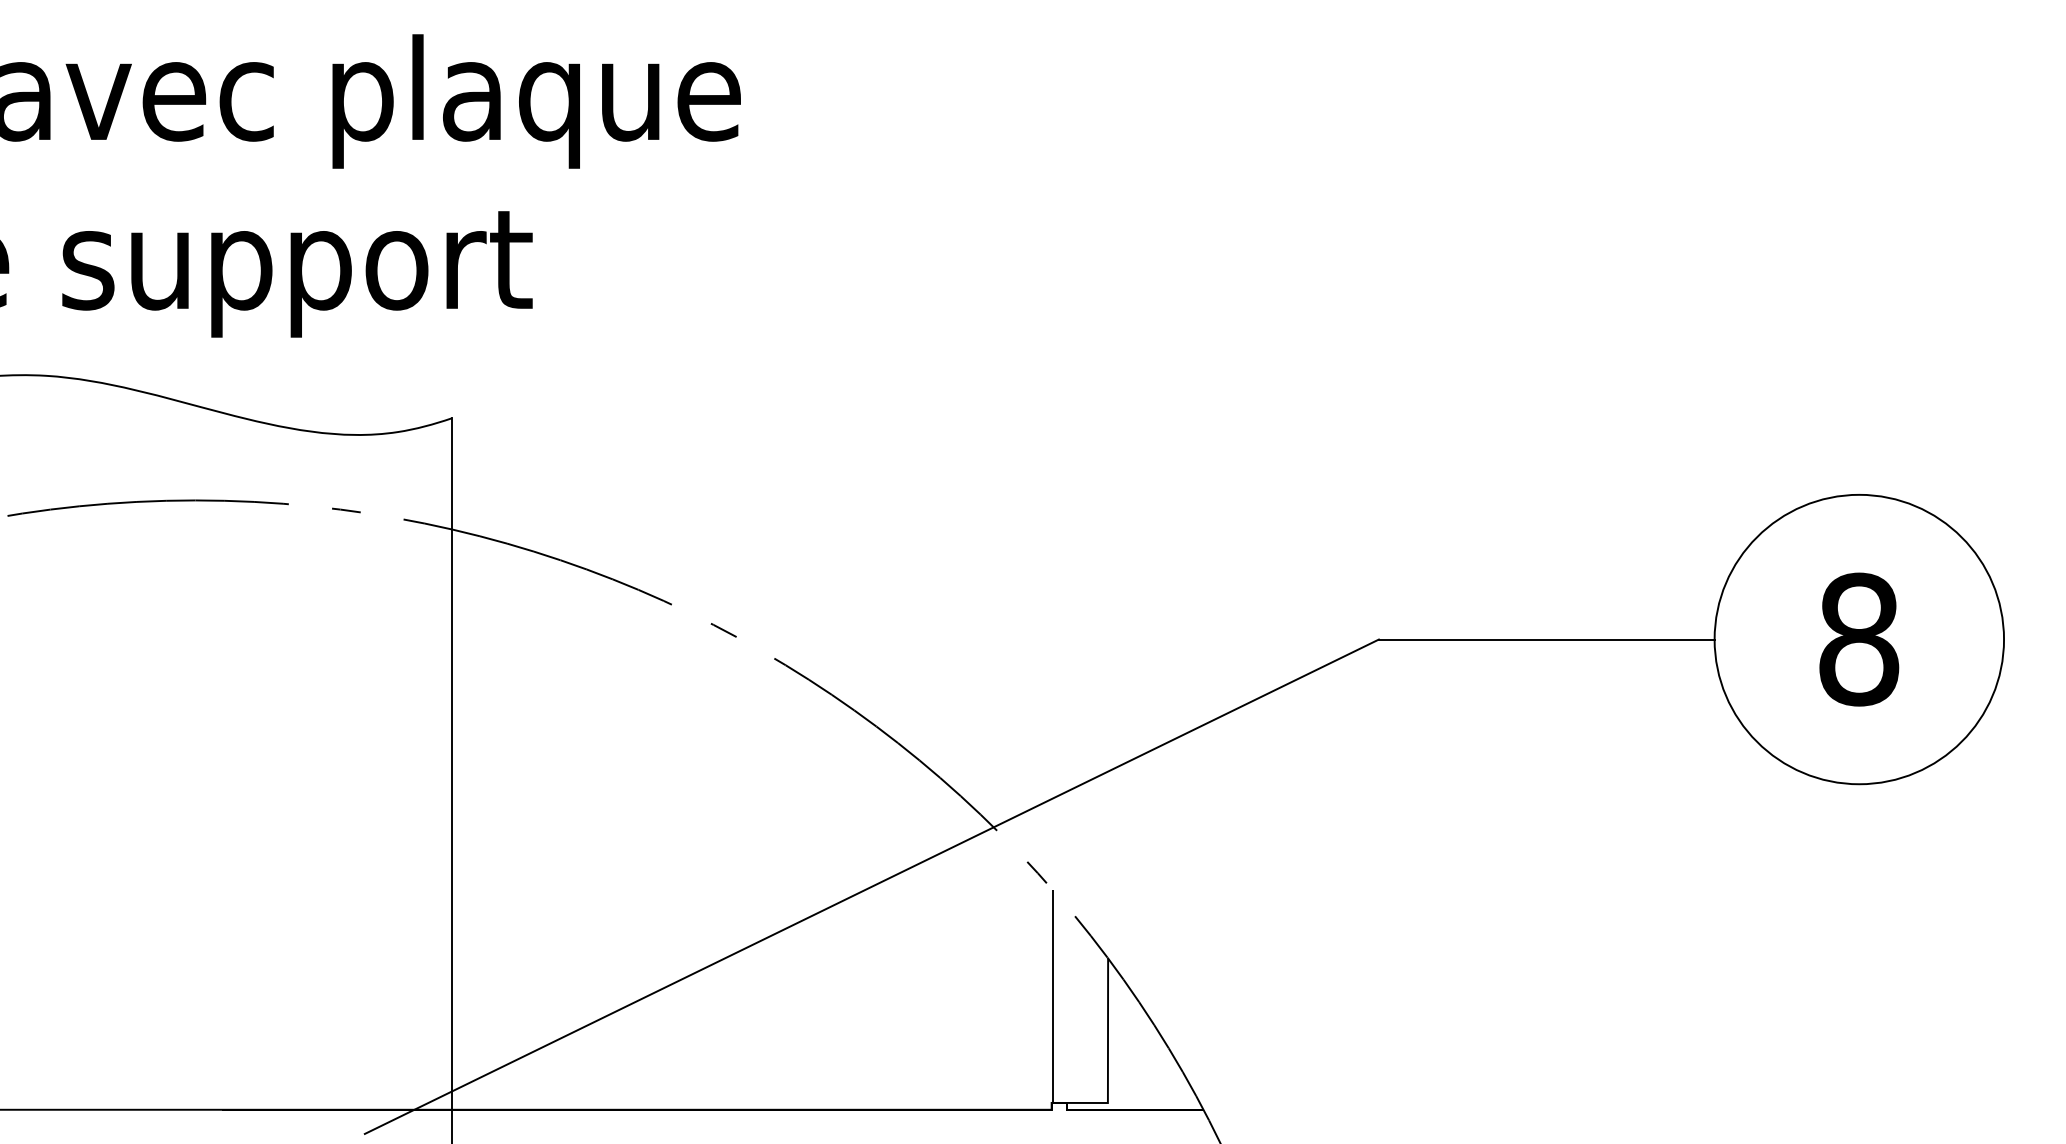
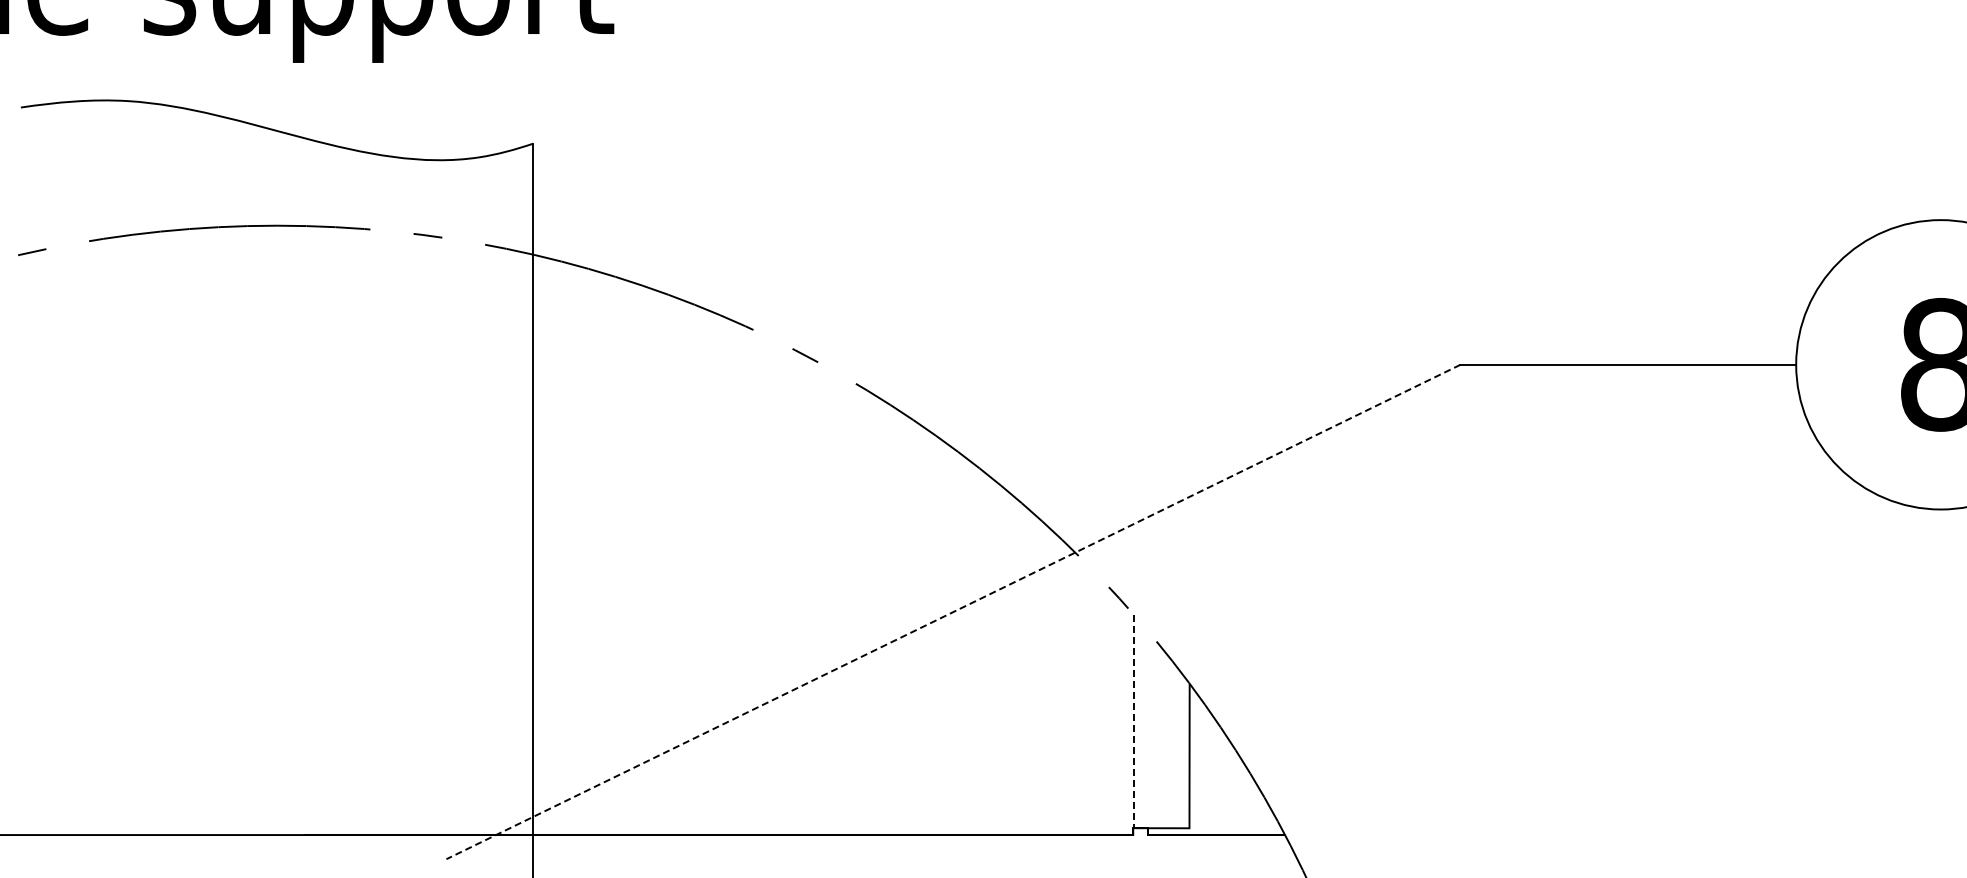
line: (871, 886) -> (953, 611), solid -> dashed
line: (1052, 997) -> (1134, 722), solid -> dashed

